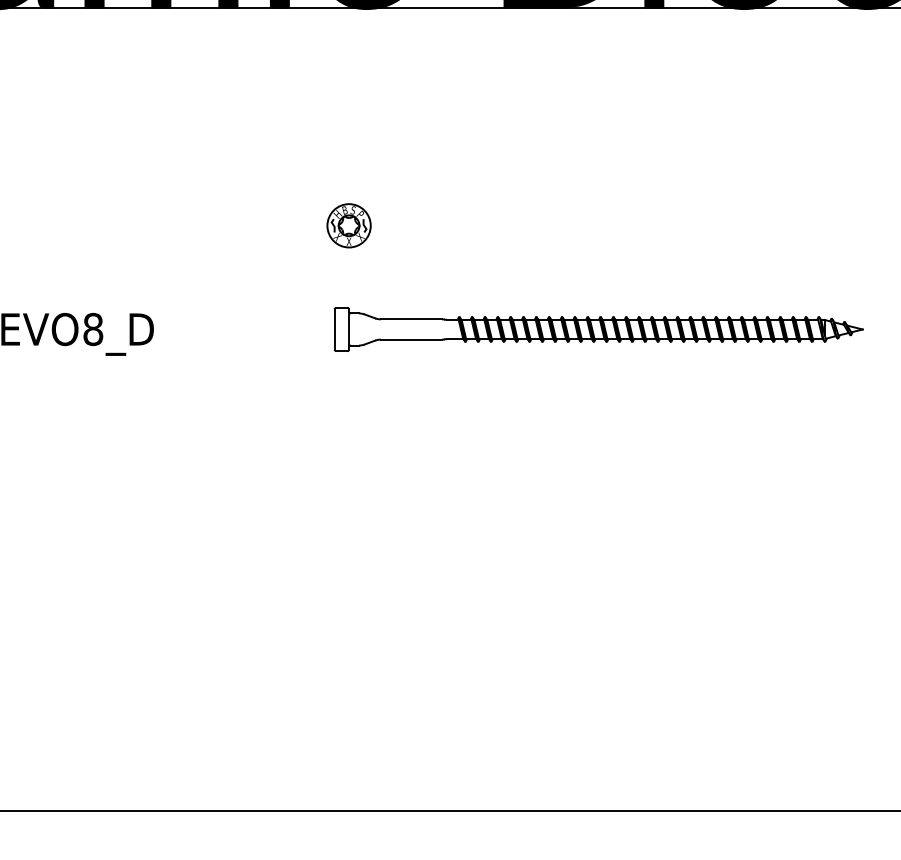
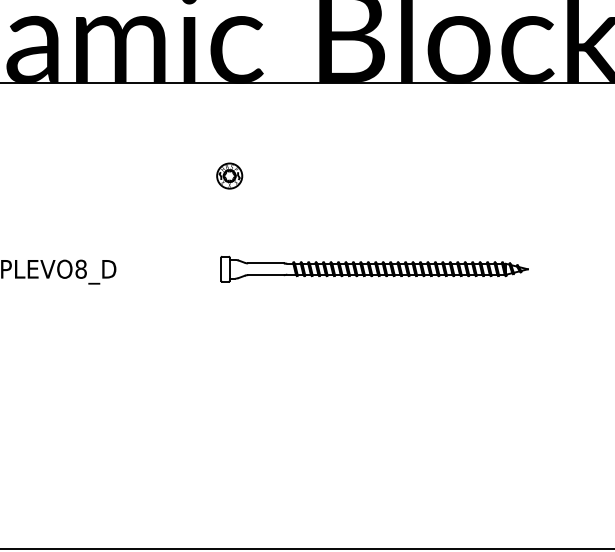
part: (348, 224) -> (229, 175), moved

